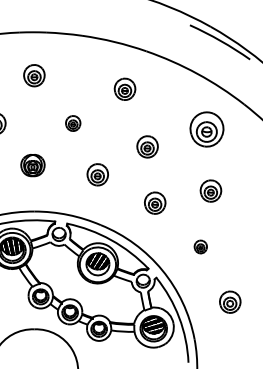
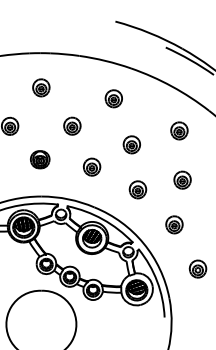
part: (73, 122) -> (72, 125), size x1.43
part: (207, 128) -> (179, 130), size x0.62
part: (200, 246) -> (174, 224), size x1.67

